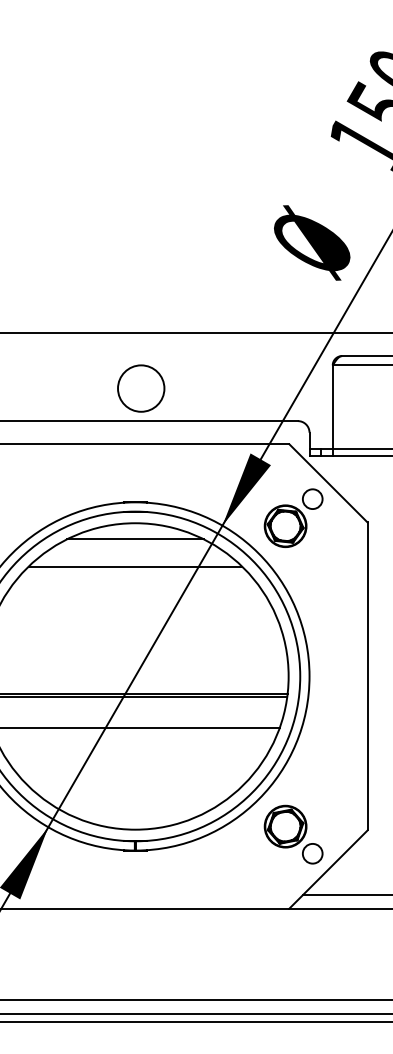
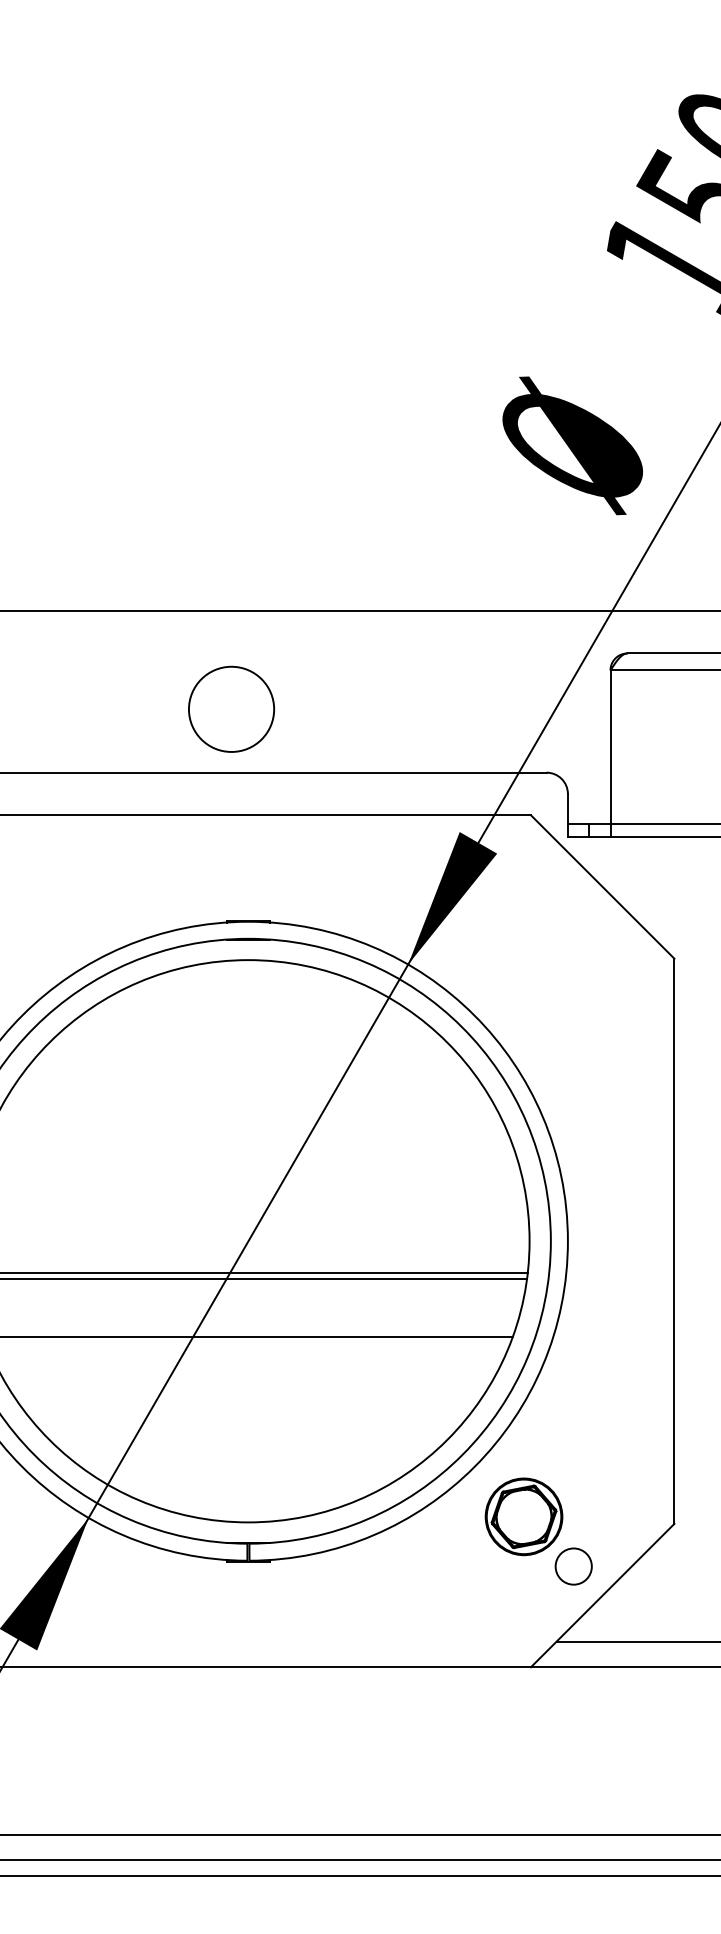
circle: (141, 388) -> (232, 709), moved
part: (293, 517) -> (538, 949), removed
line: (134, 539) -> (246, 989), removed
line: (135, 566) -> (248, 1039), removed

